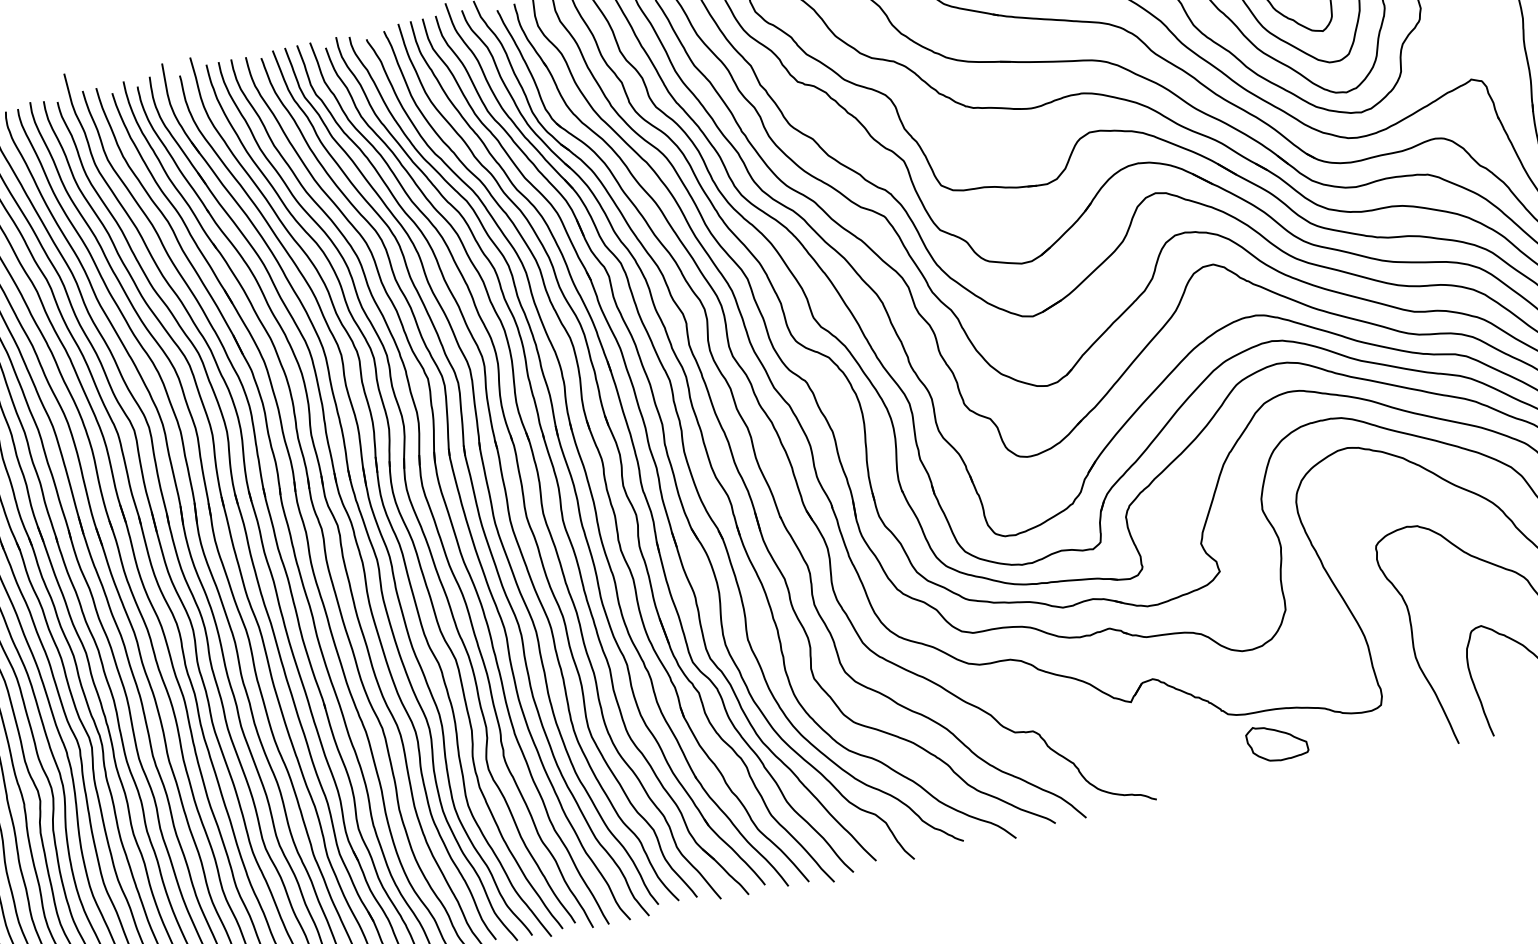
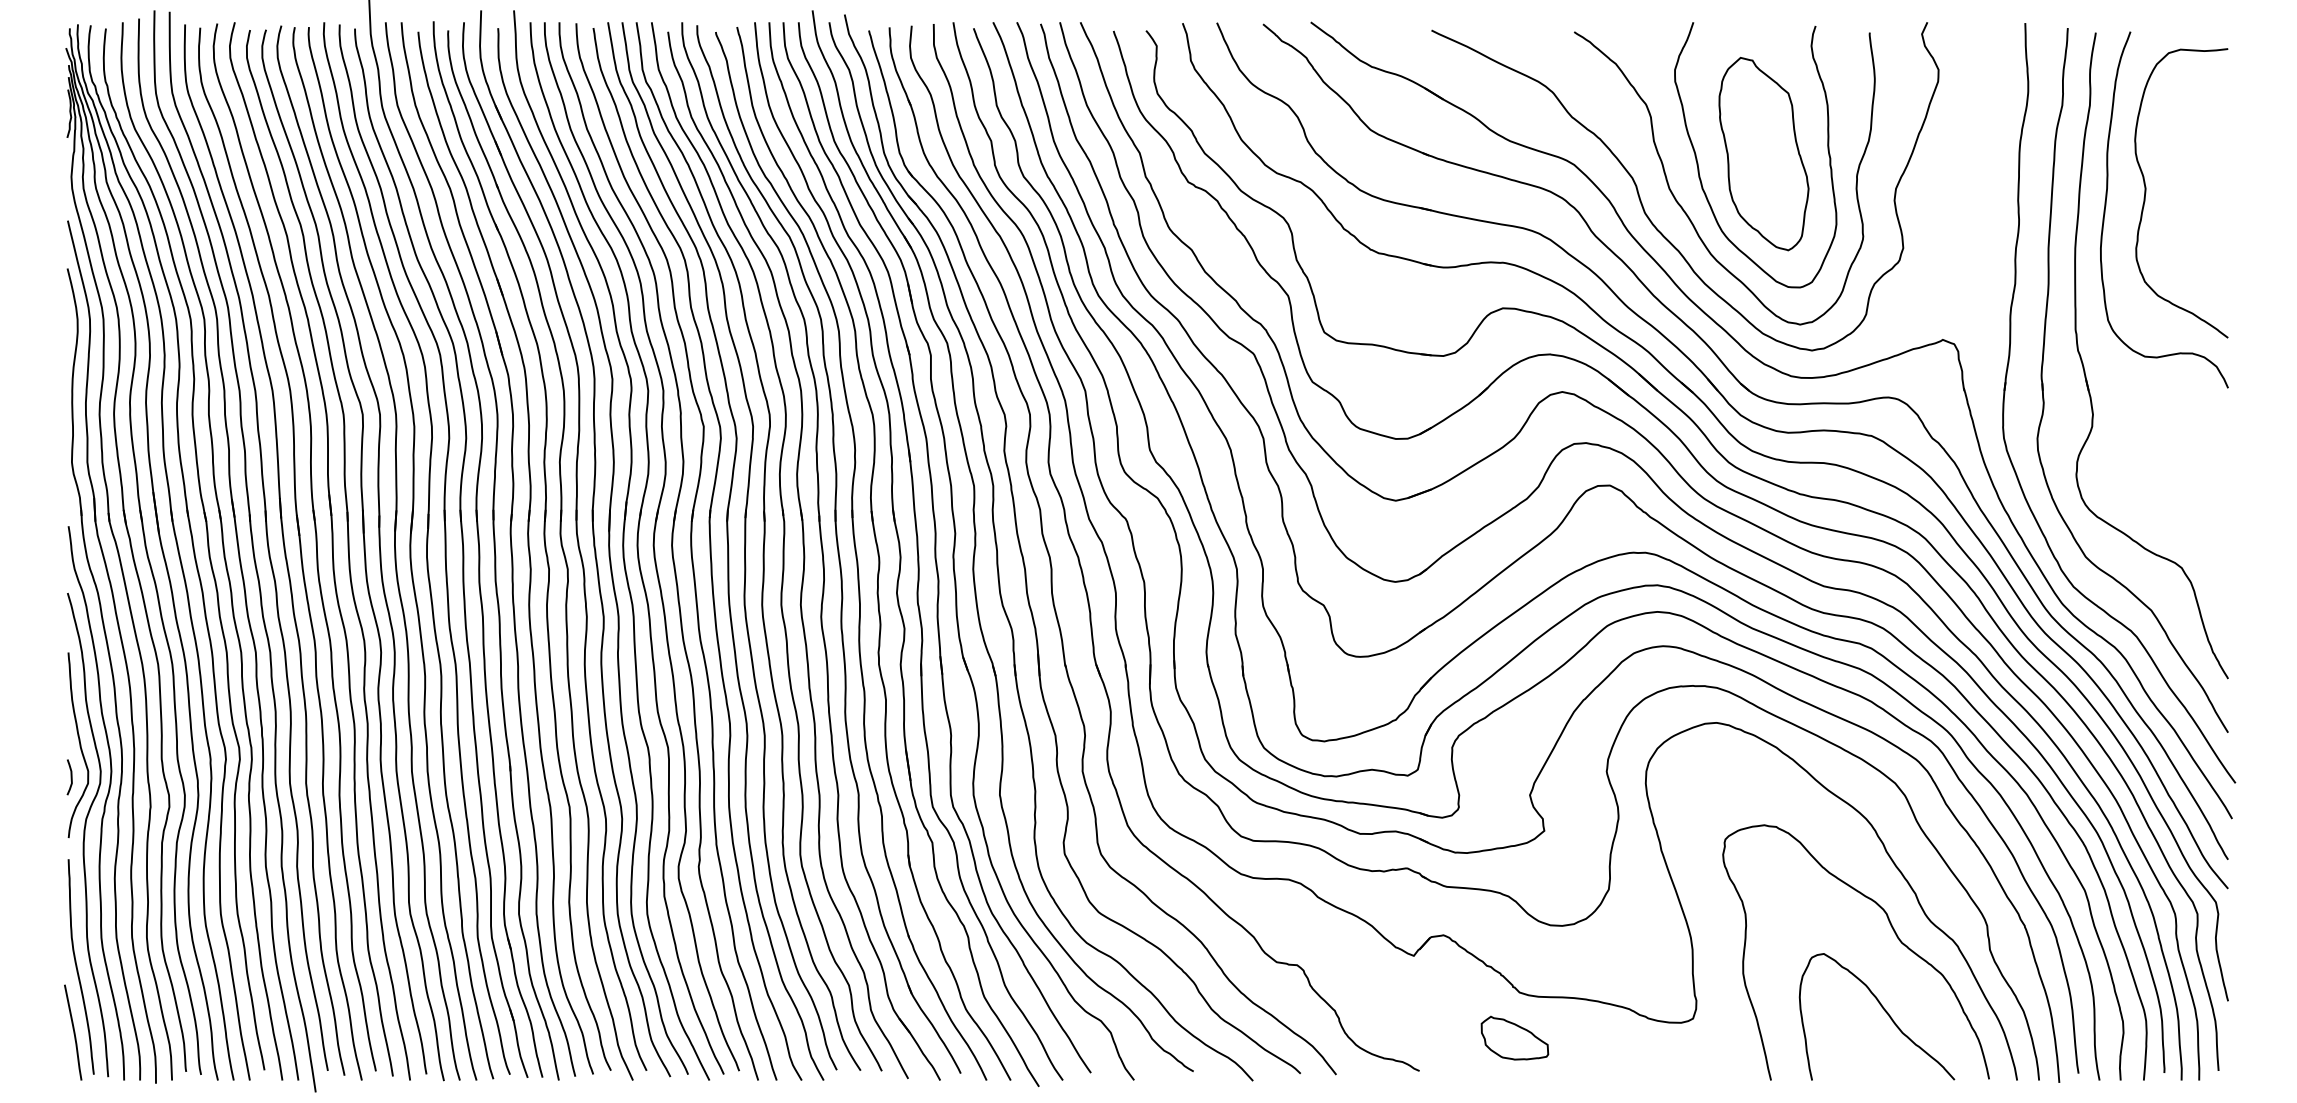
part: (1276, 741) -> (1514, 1037), moved

